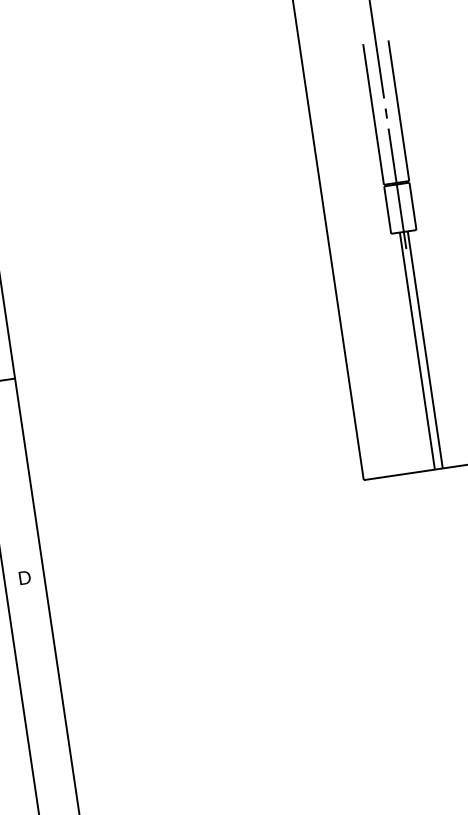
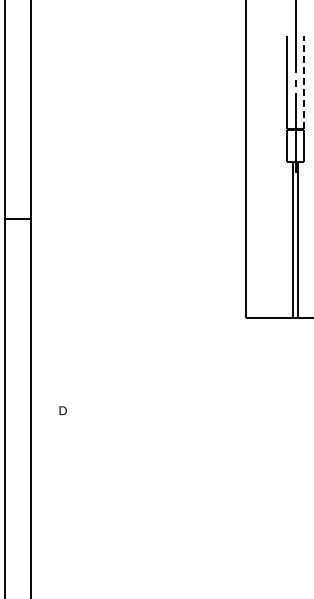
line: (399, 110) -> (304, 82), solid -> dashed
text: (23, 577) -> (62, 410), moved

